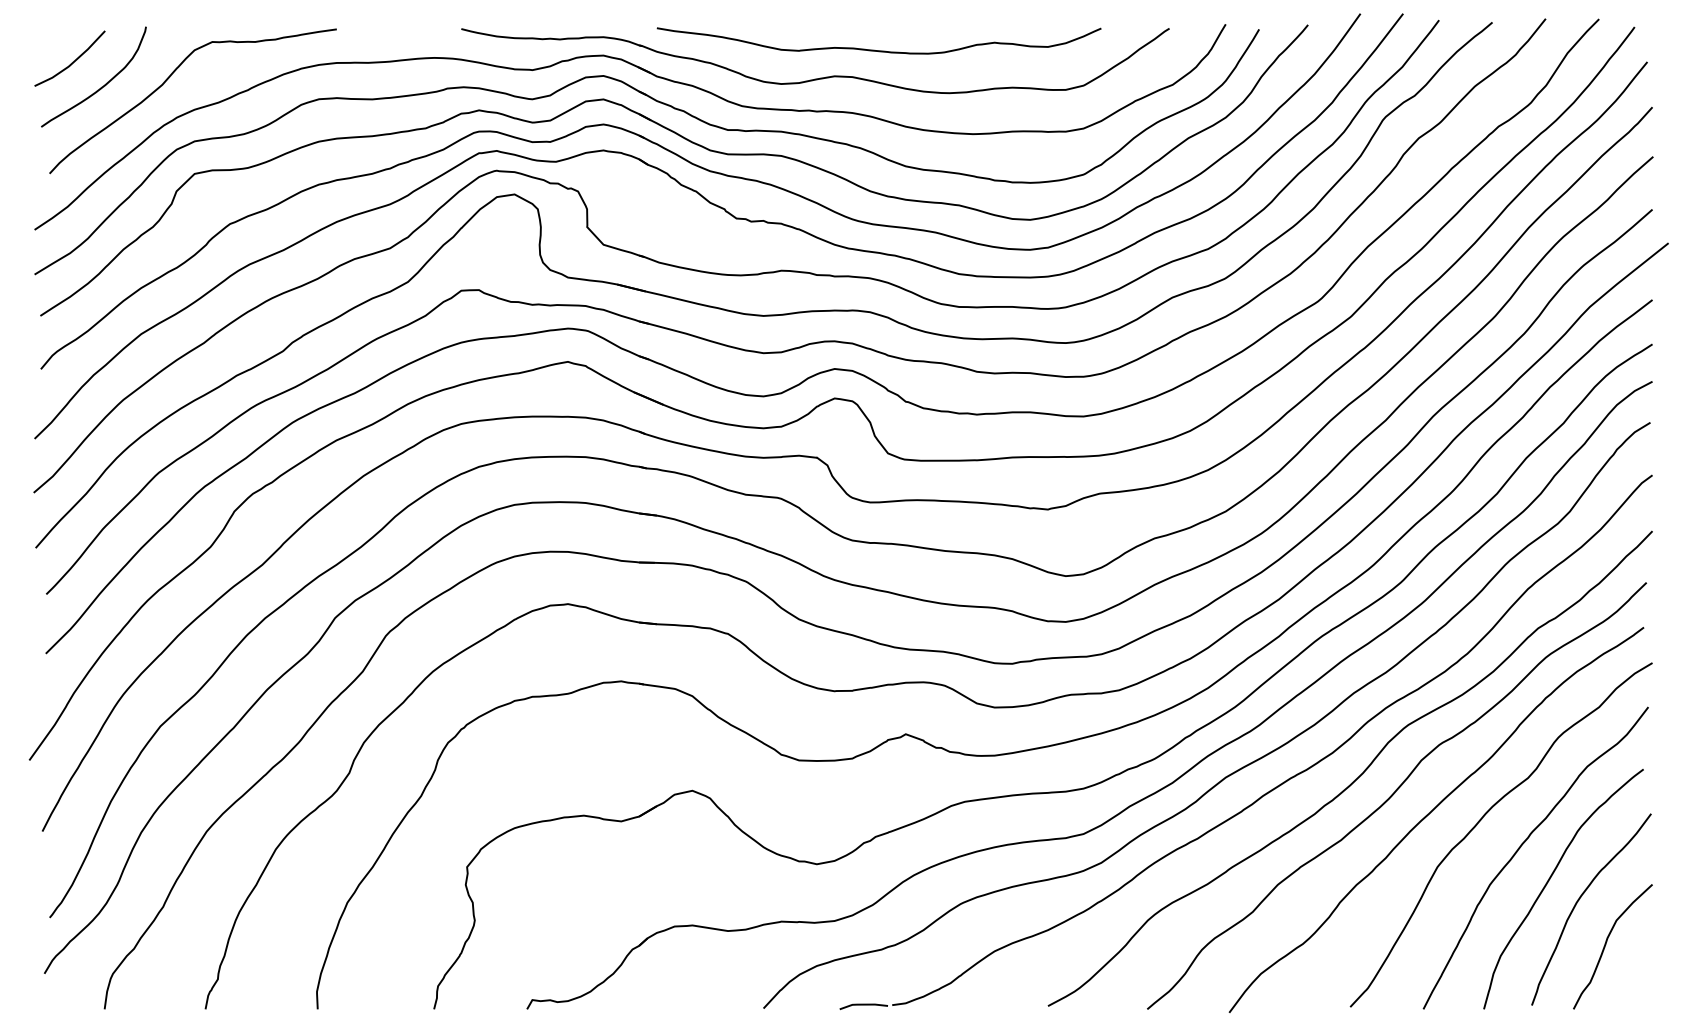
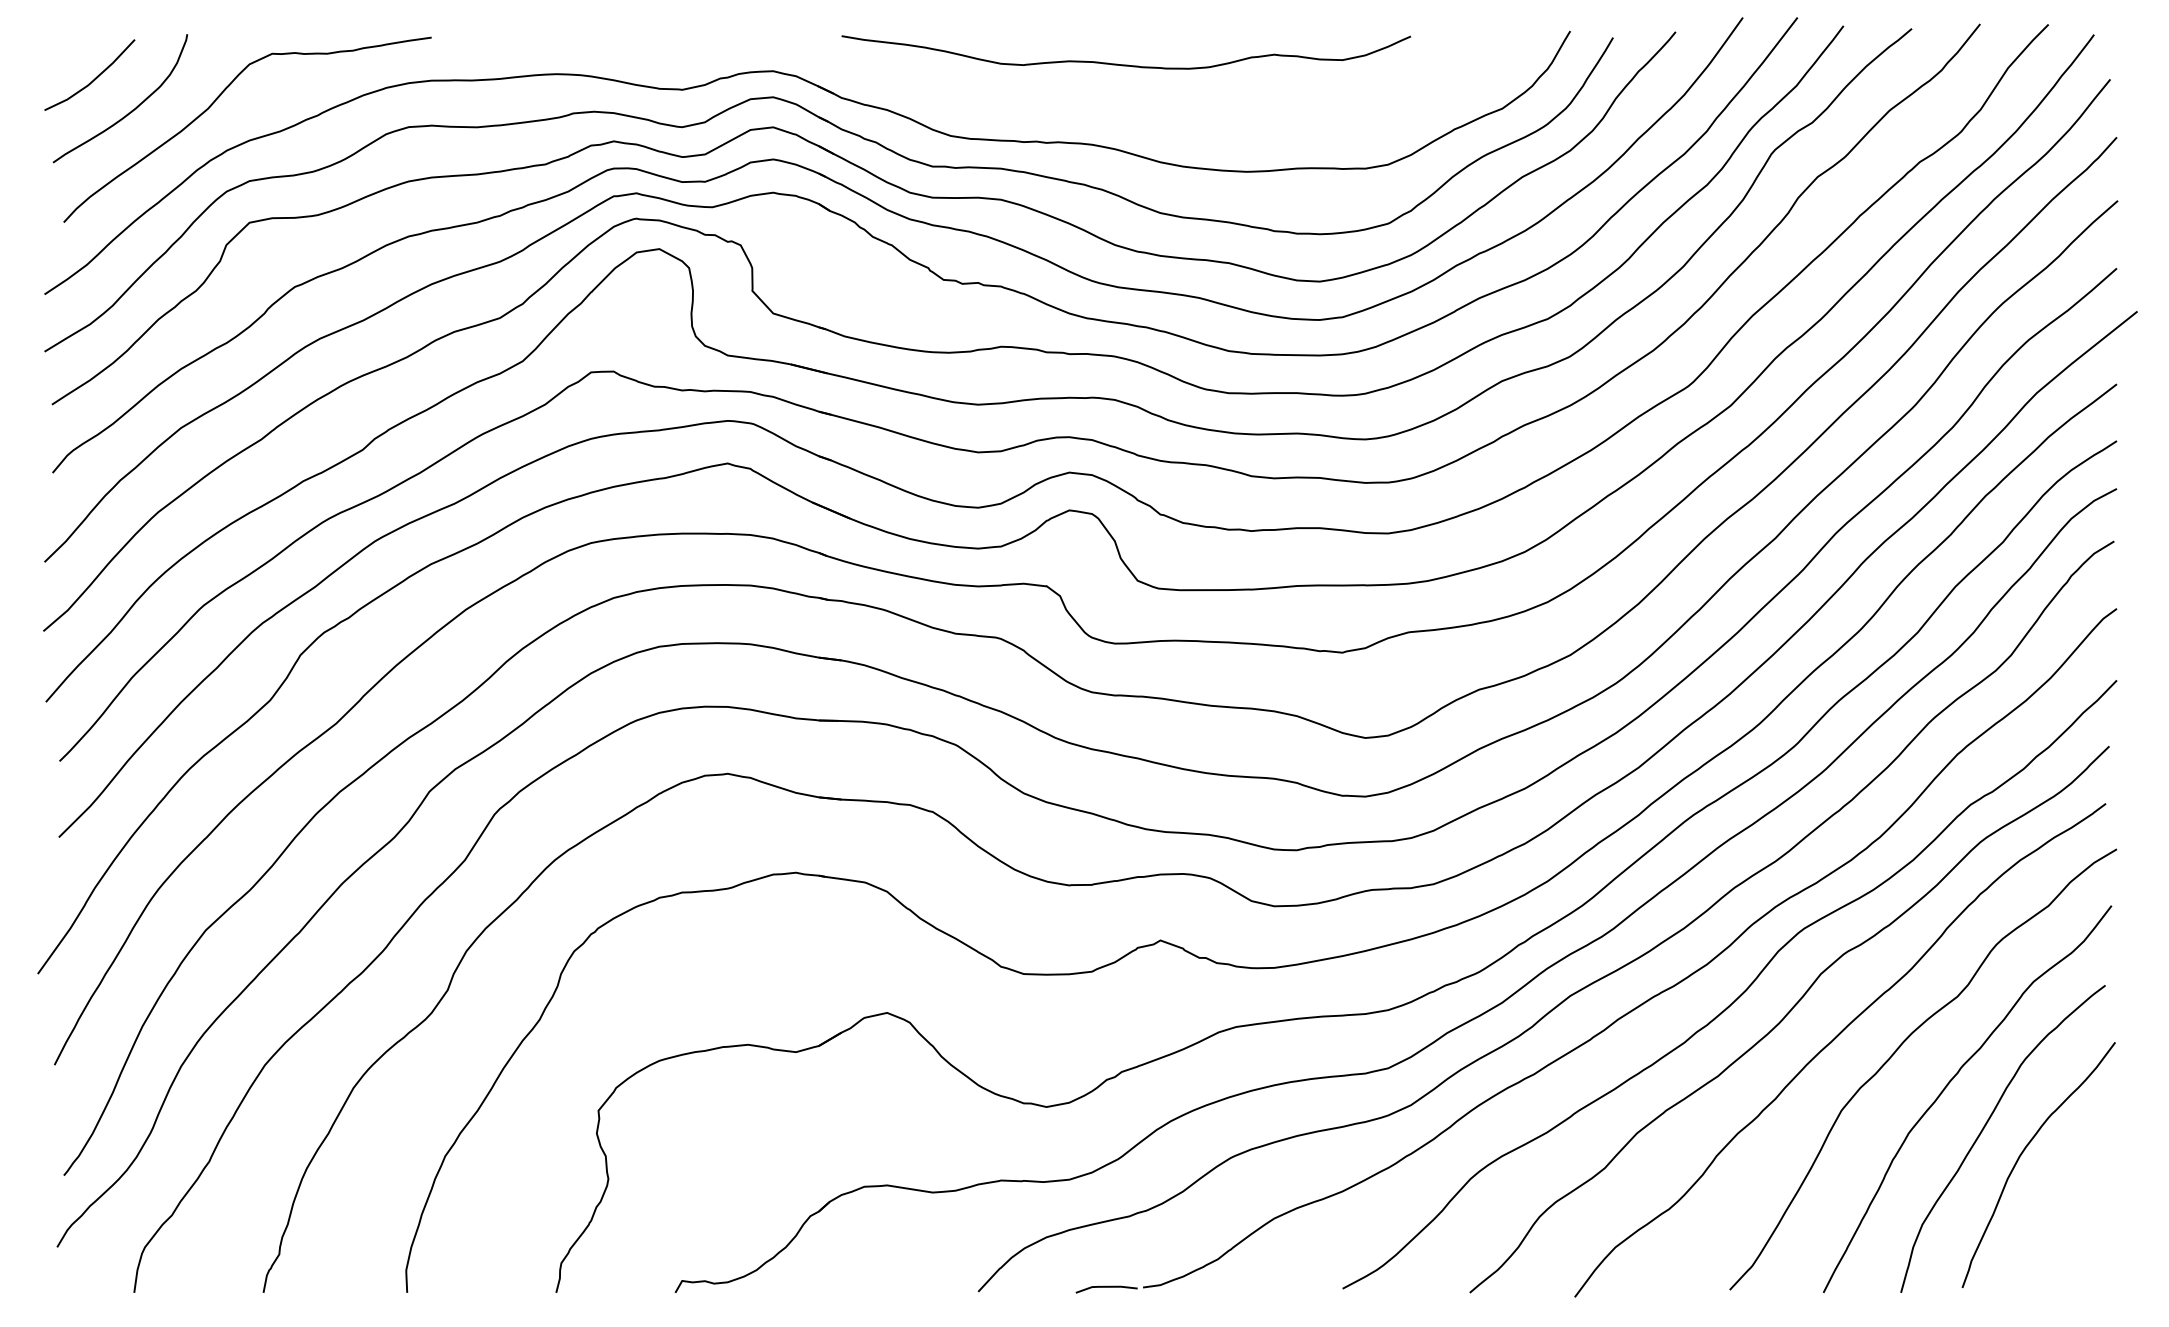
part: (816, 78) -> (1045, 100), removed
curve: (1606, 945) -> (2057, 1210), removed

